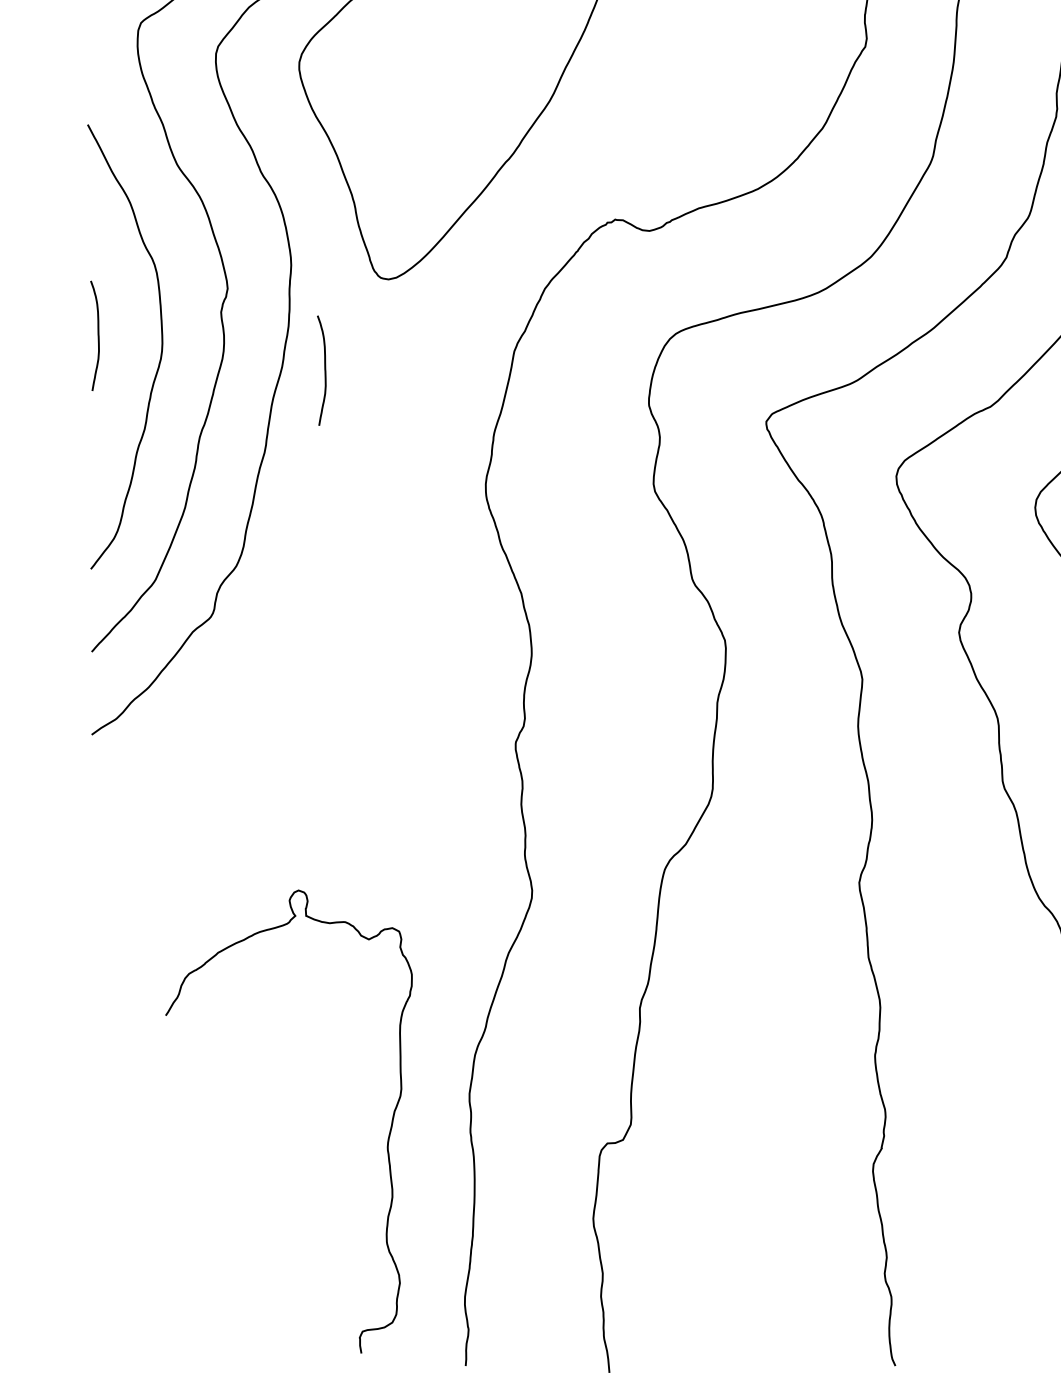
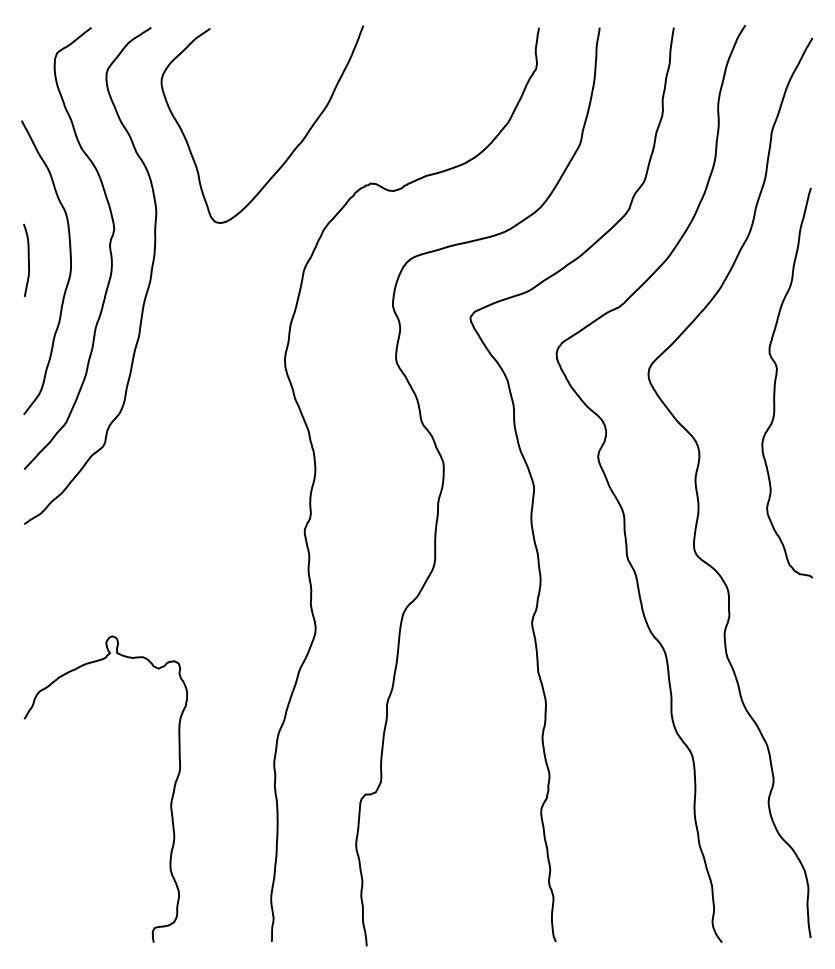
curve: (323, 369) -> (177, 282), removed
curve: (386, 1138) -> (170, 800), moved

